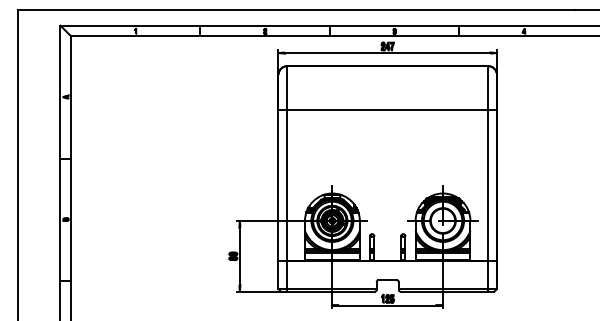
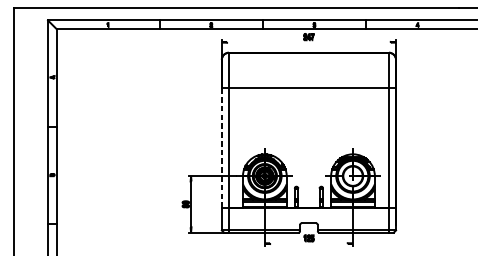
line: (387, 53) -> (308, 42), removed
line: (278, 185) -> (221, 147), solid -> dashed
line: (387, 305) -> (308, 243), removed

